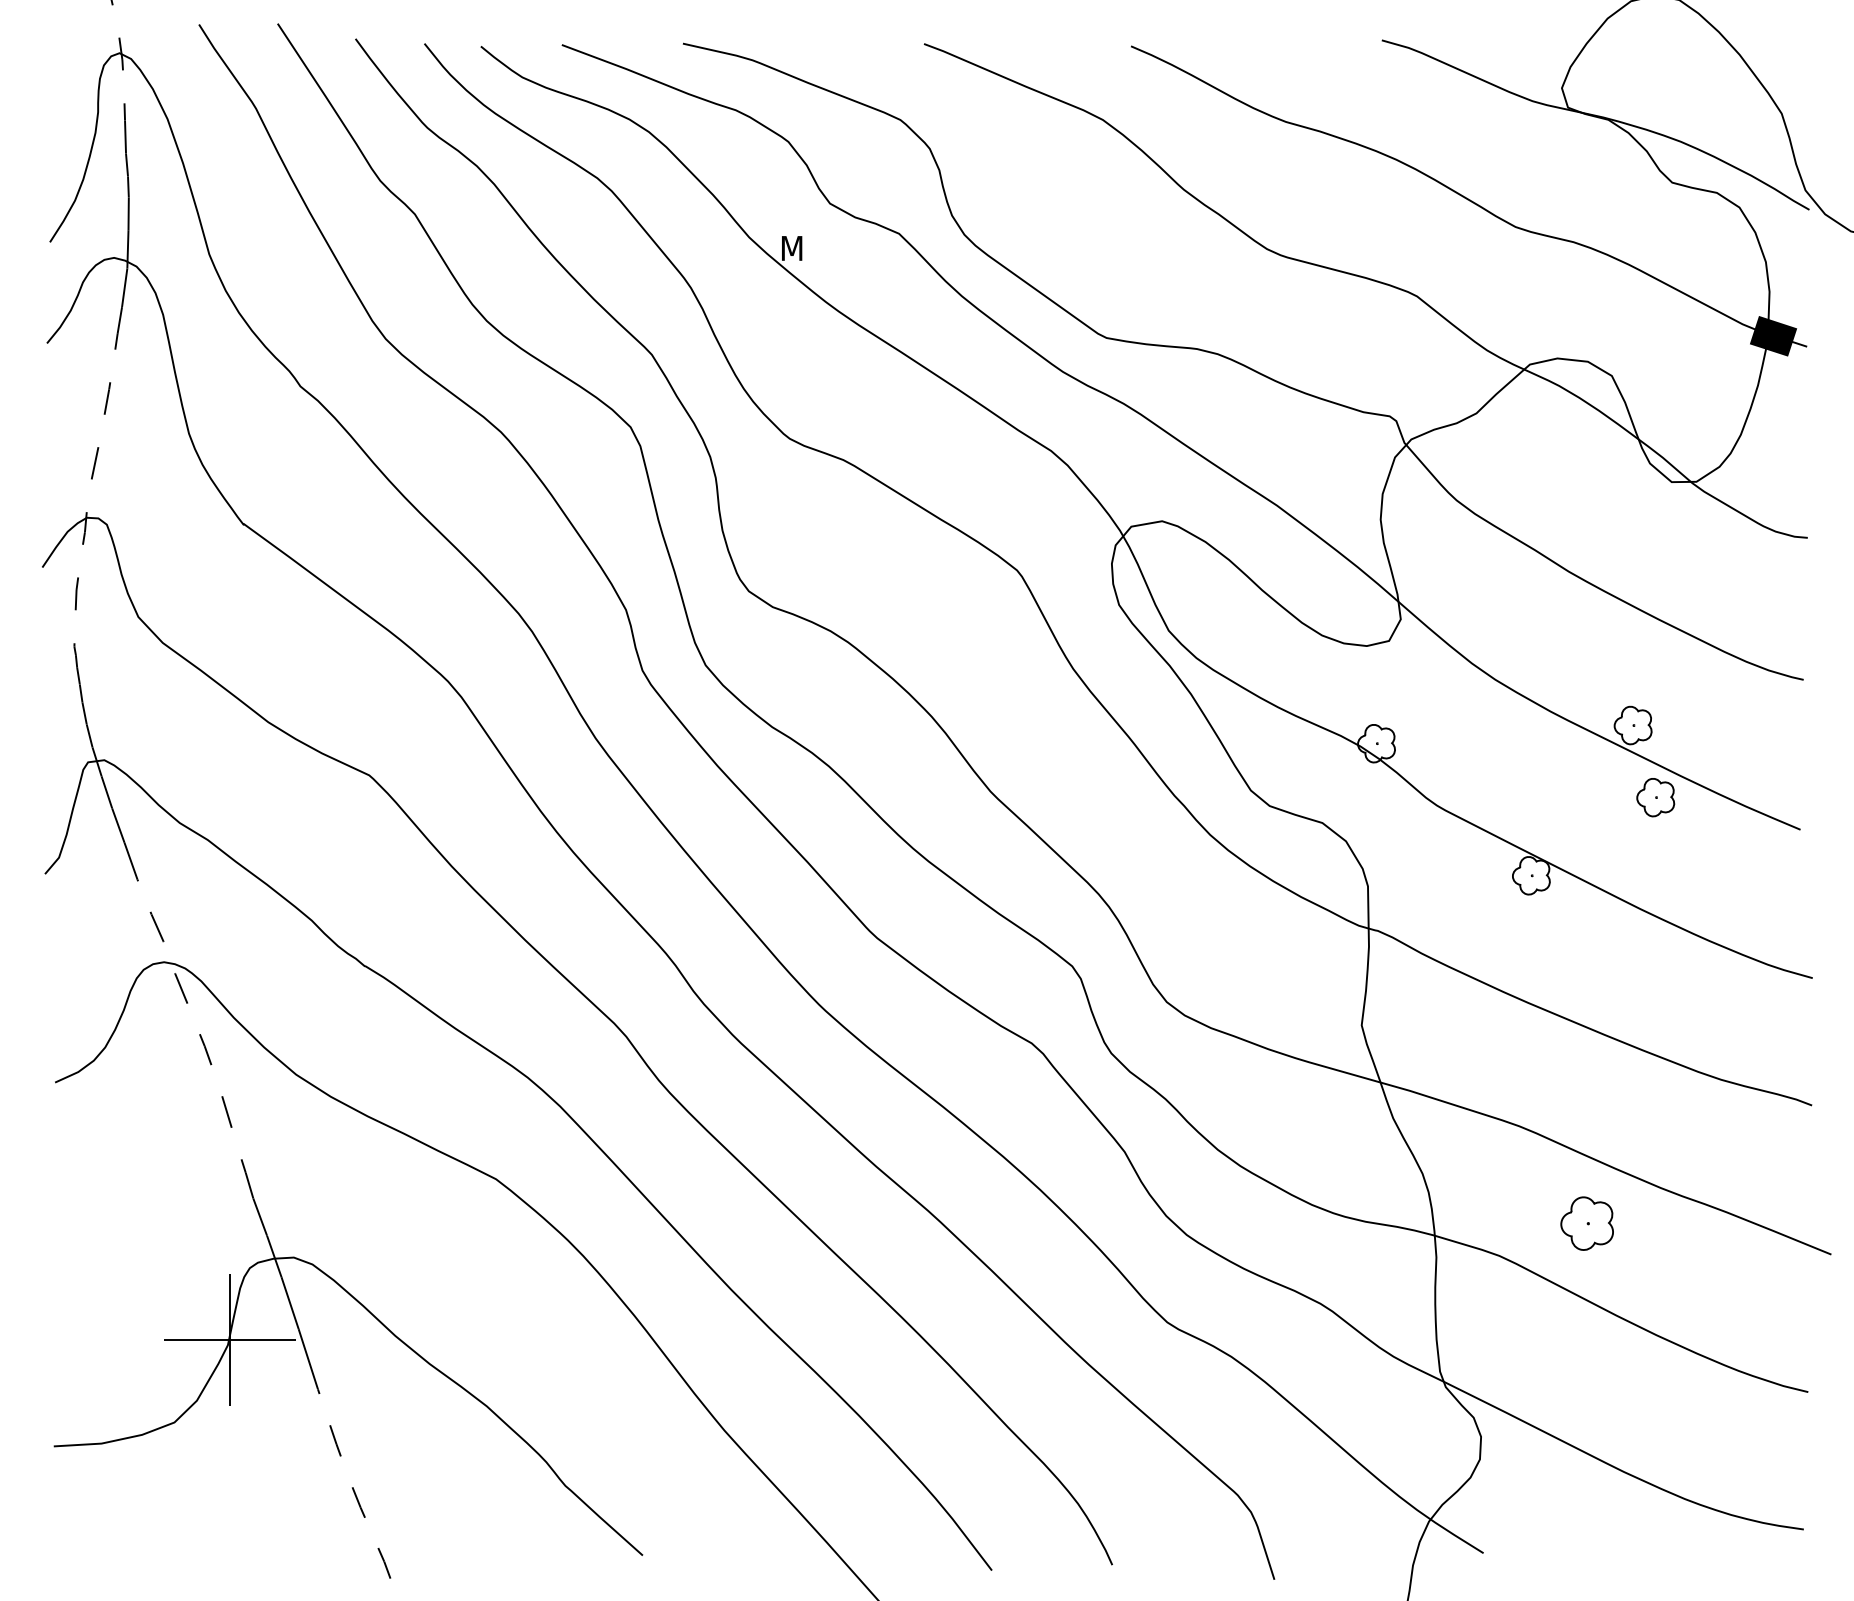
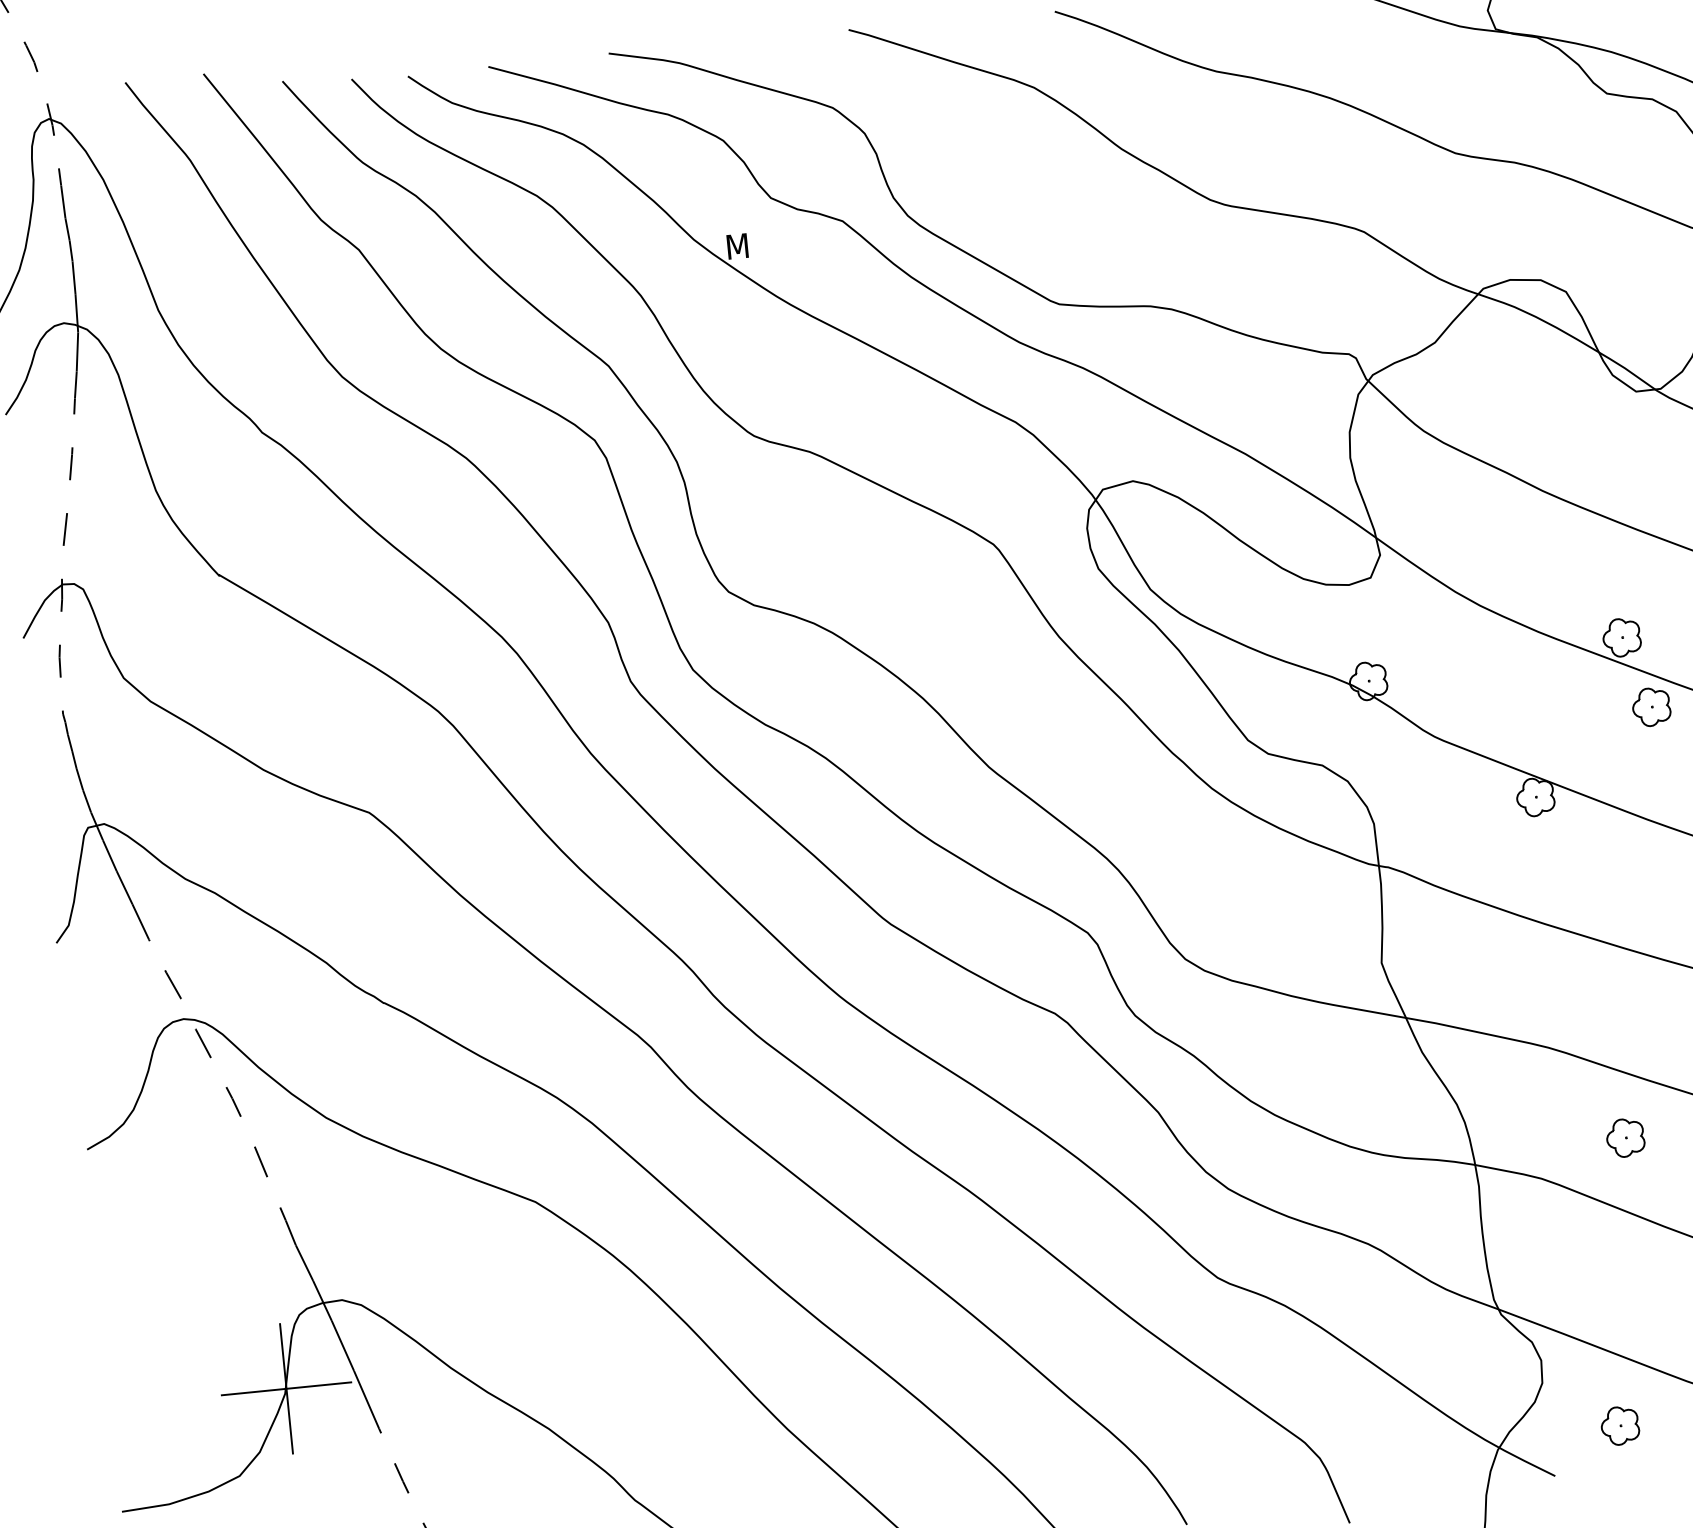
part: (1586, 1223) -> (1624, 1137), size x0.71
part: (1552, 1509) -> (1619, 1425), added

